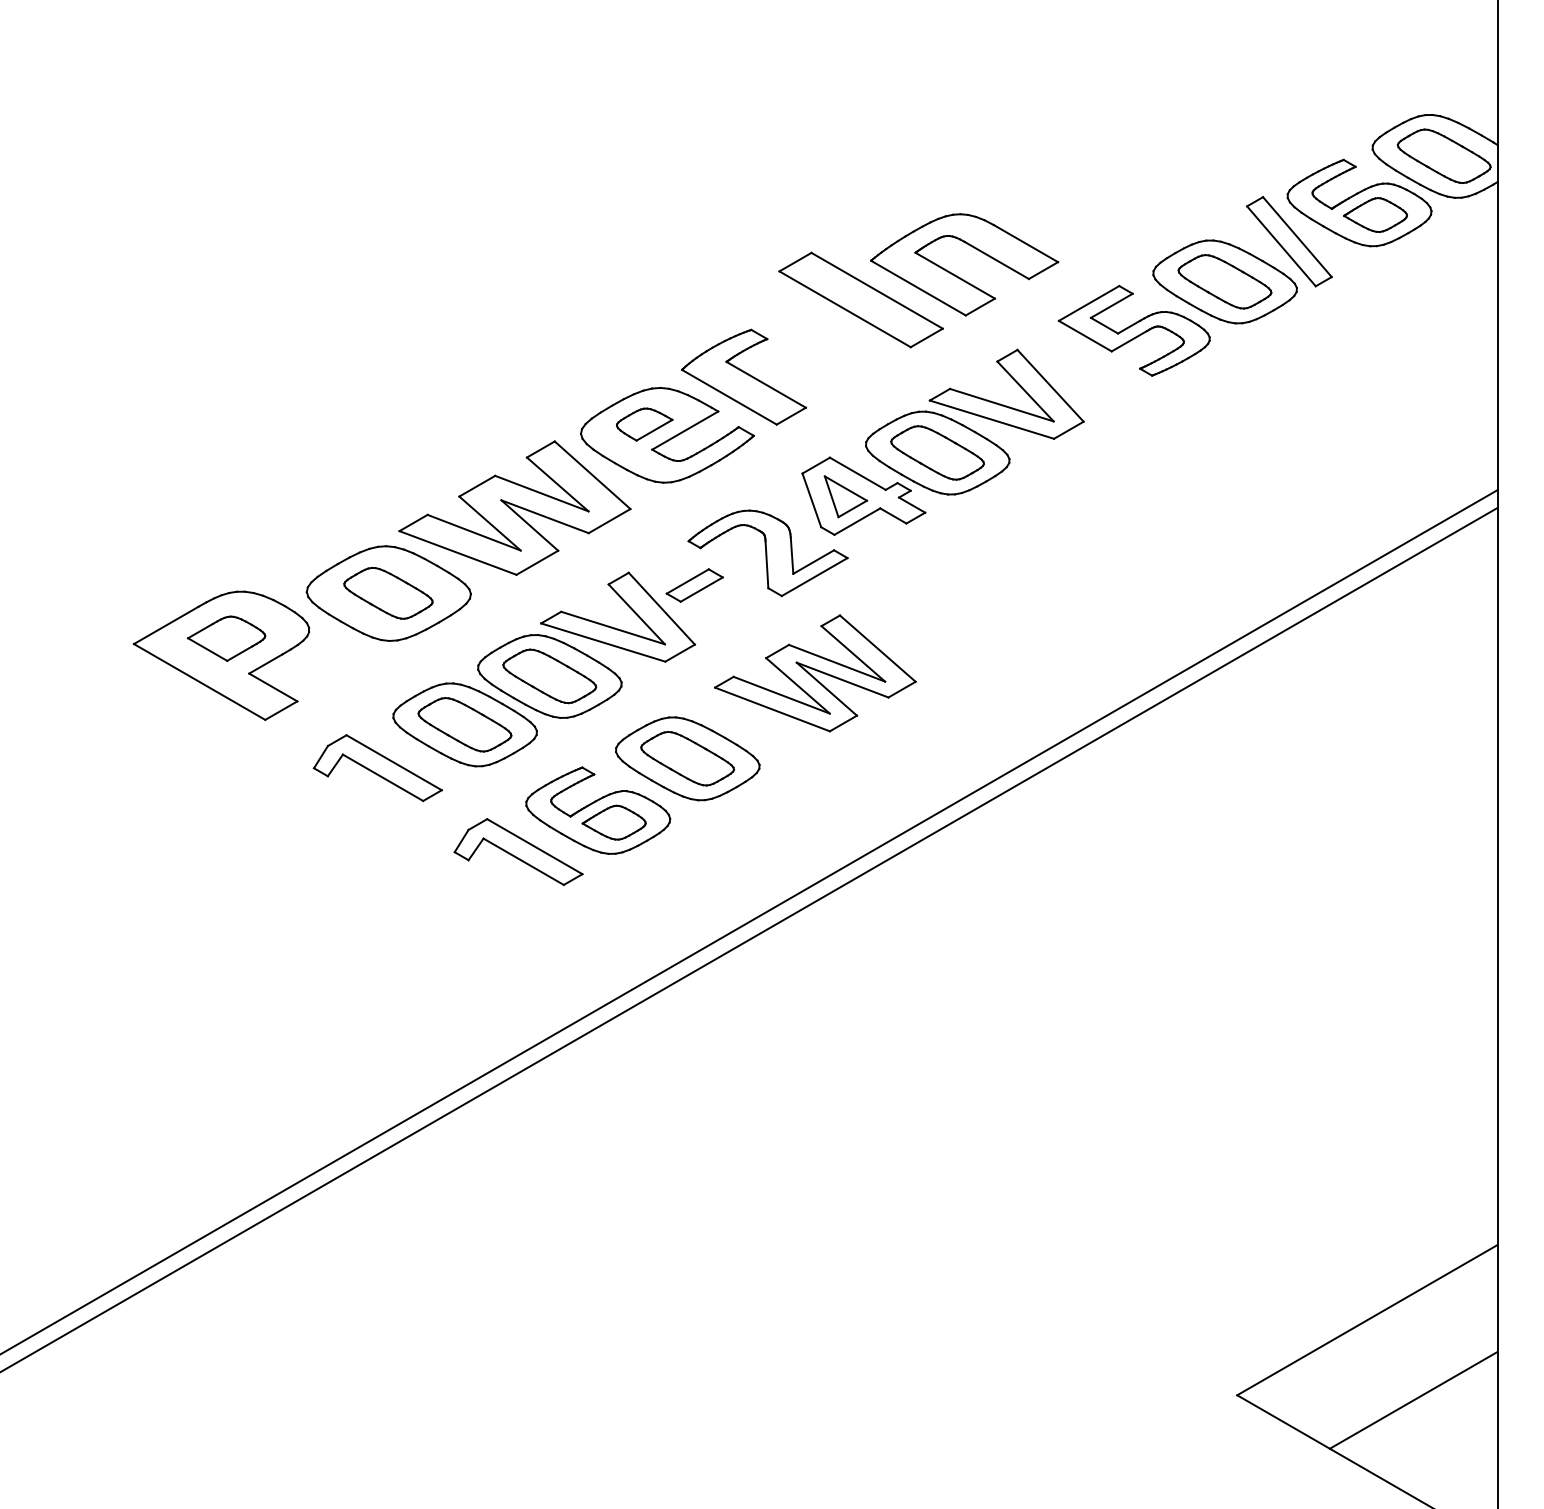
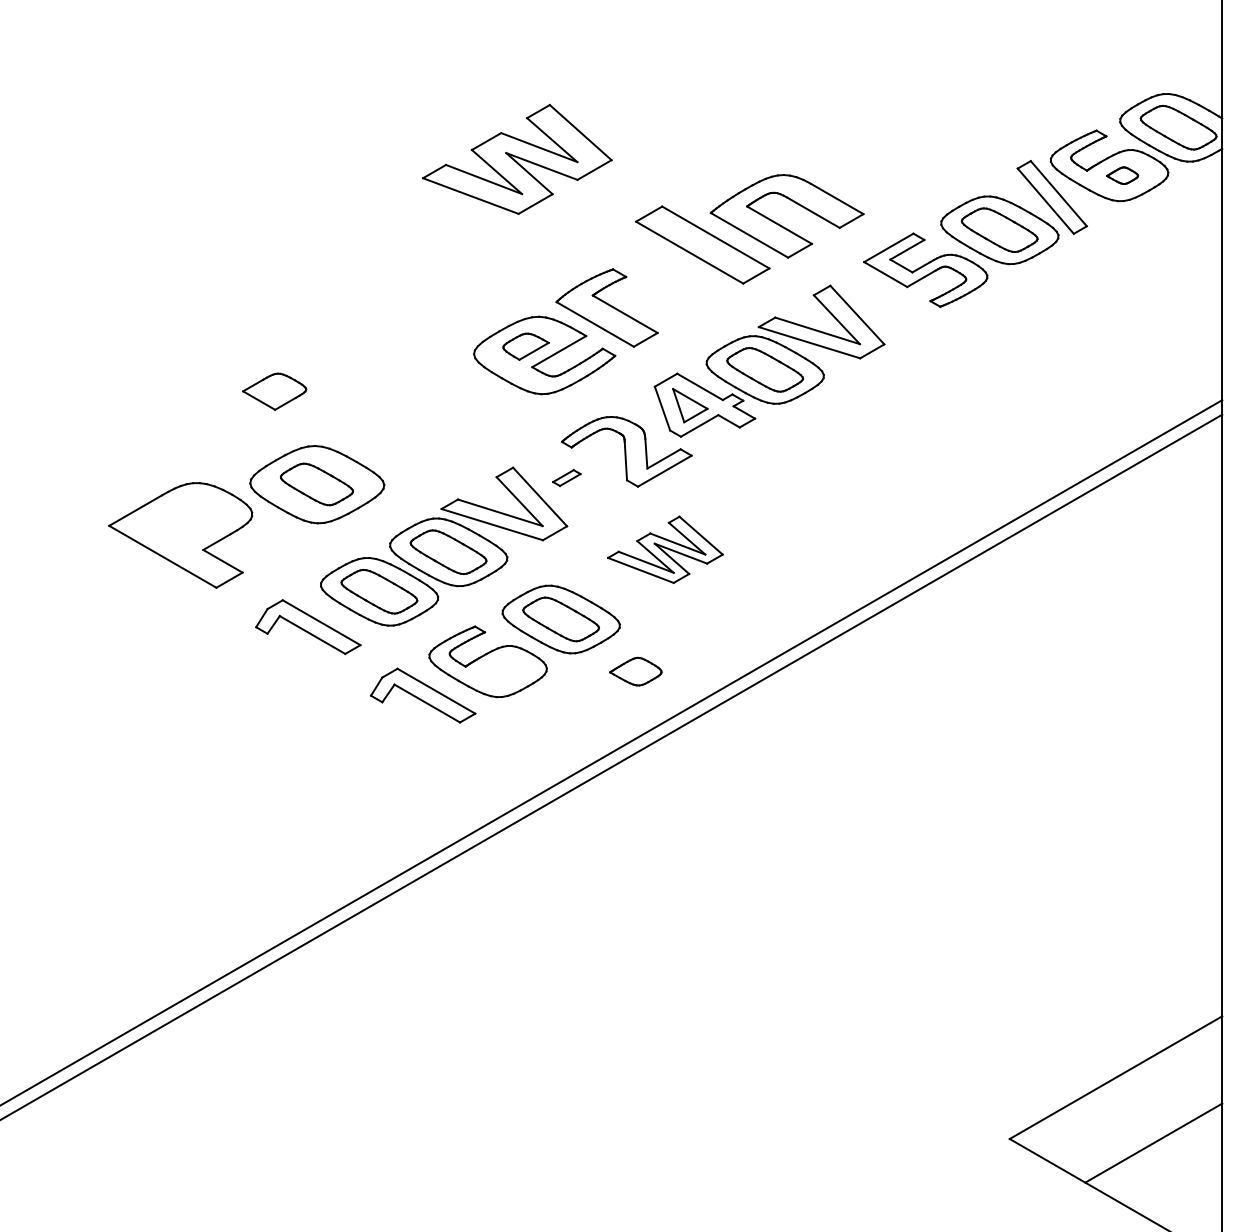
part: (1375, 214) -> (1122, 175), size x0.6
part: (514, 507) -> (516, 158), moved
part: (694, 585) -> (566, 478), size x0.6
part: (226, 638) -> (274, 391), moved
part: (815, 673) -> (665, 549), size x0.7
part: (613, 822) -> (635, 671), moved

